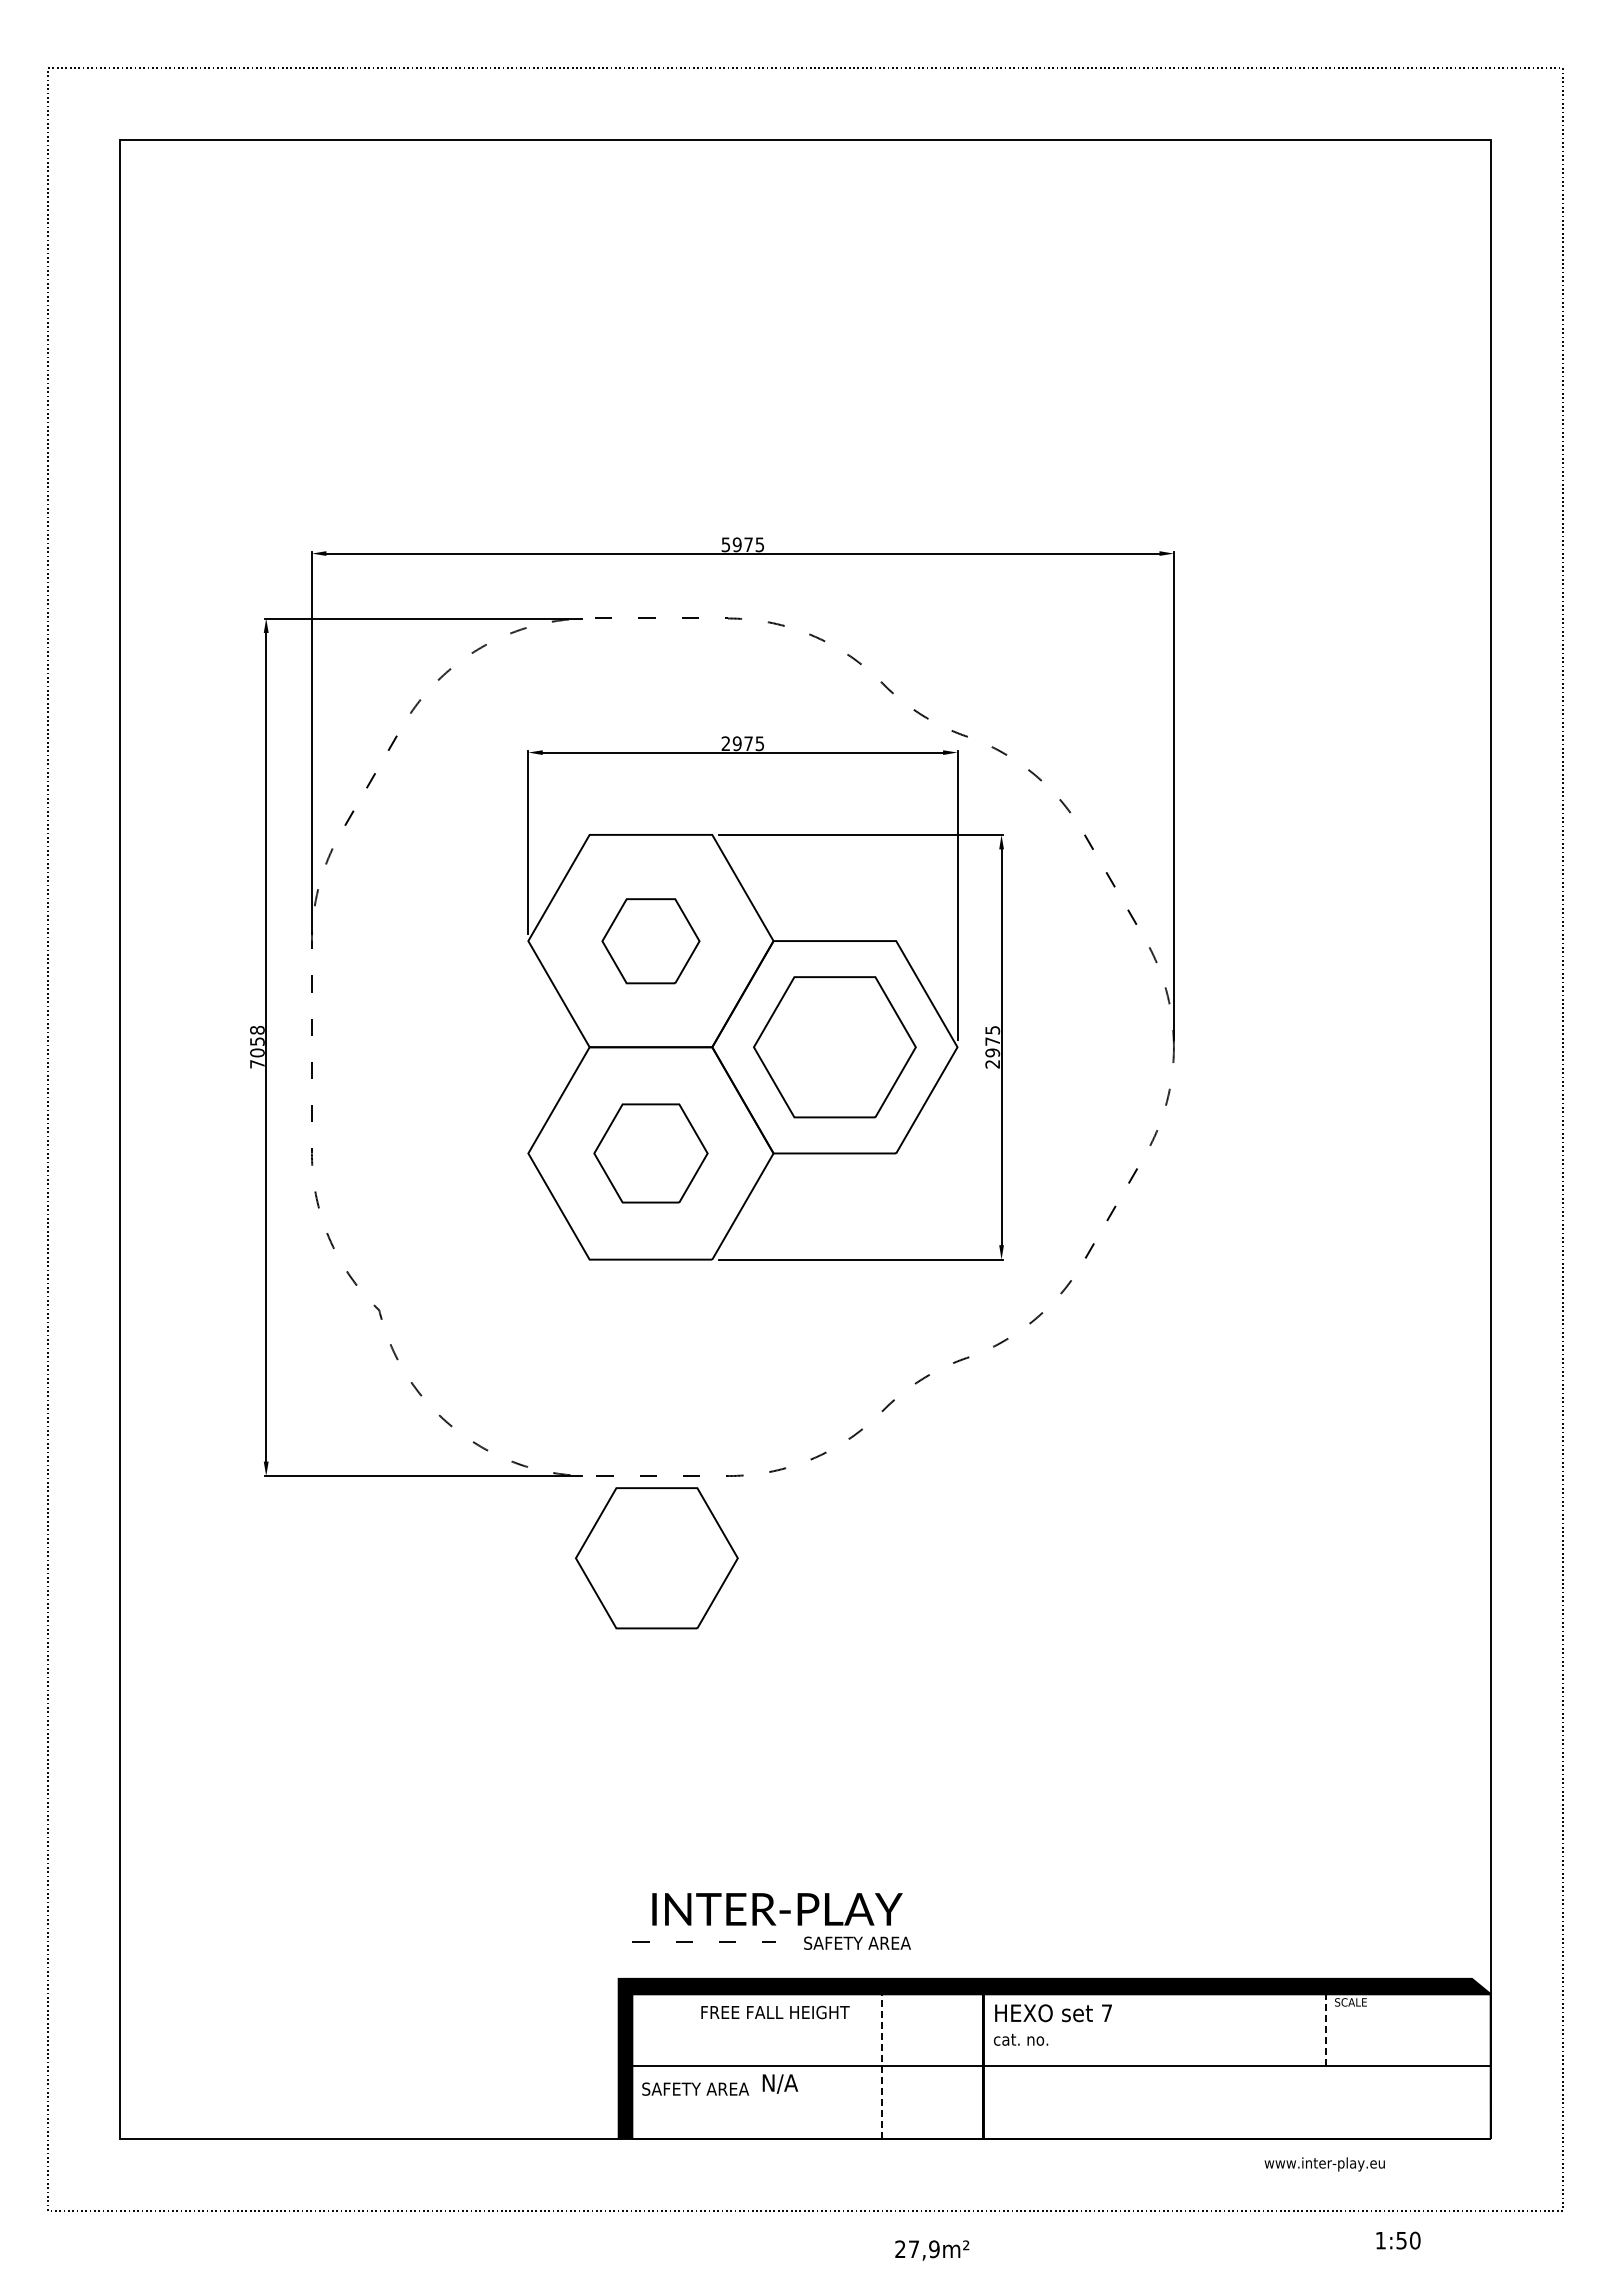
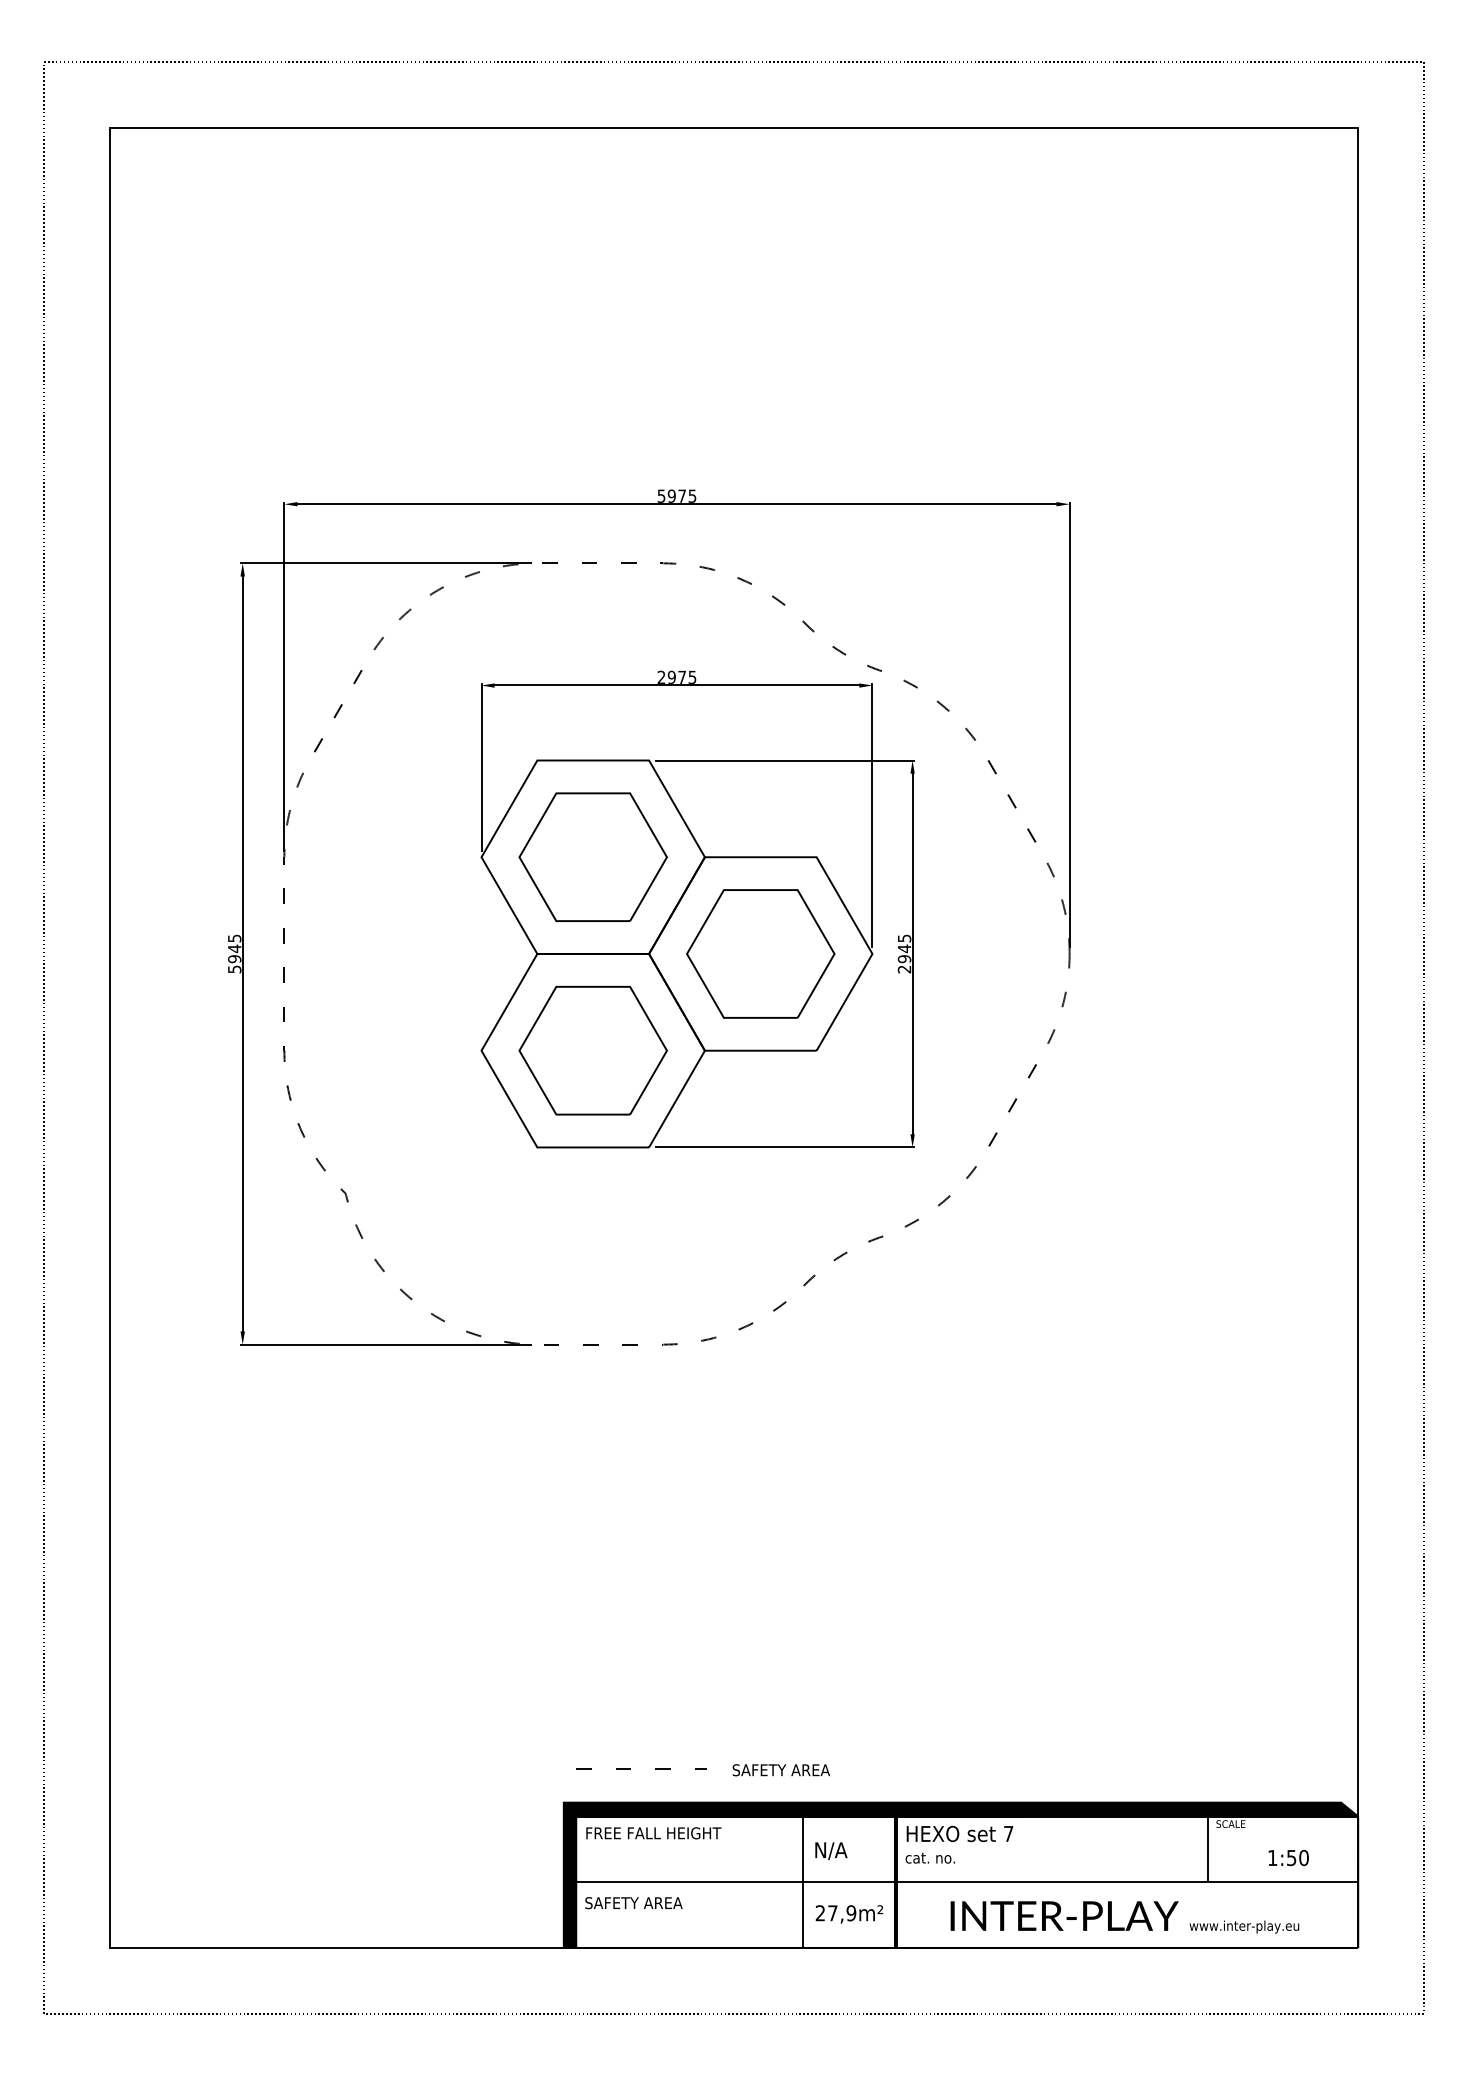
part: (650, 941) -> (592, 857), size x1.67
text: (992, 1041) -> (904, 948), 2975 -> 2945
text: (257, 1046) -> (234, 953), 7058 -> 5945
part: (650, 1153) -> (592, 1050), size x1.43
part: (656, 1558) -> (598, 1419), removed
text: (777, 1909) -> (1064, 1916), moved
text: (775, 2012) -> (653, 1833), moved
line: (1326, 2029) -> (1208, 1848), dashed -> solid
line: (881, 2065) -> (803, 1881), dashed -> solid
text: (780, 2083) -> (831, 1850), moved
text: (1324, 2164) -> (1244, 1927), moved
text: (1398, 2240) -> (1288, 1857), moved
text: (932, 2250) -> (849, 1914), moved

